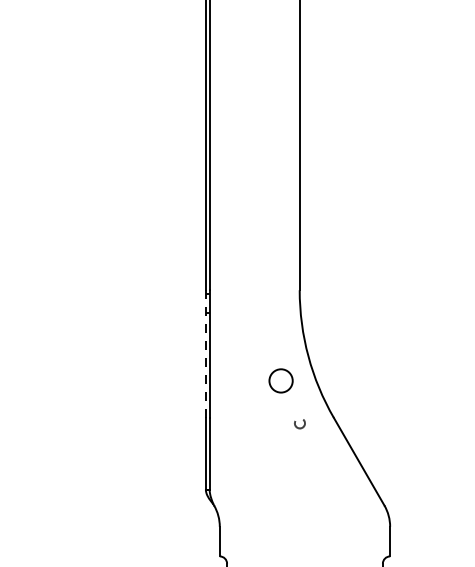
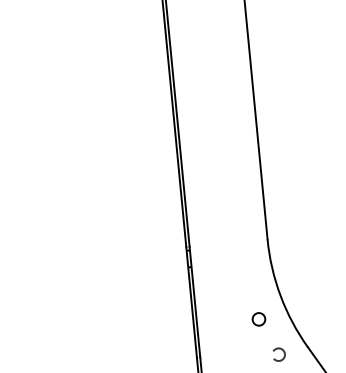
line: (205, 354) -> (191, 302), dashed -> solid
circle: (280, 380) -> (258, 319), size x0.62
circle: (300, 423) -> (279, 354), size x1.43

